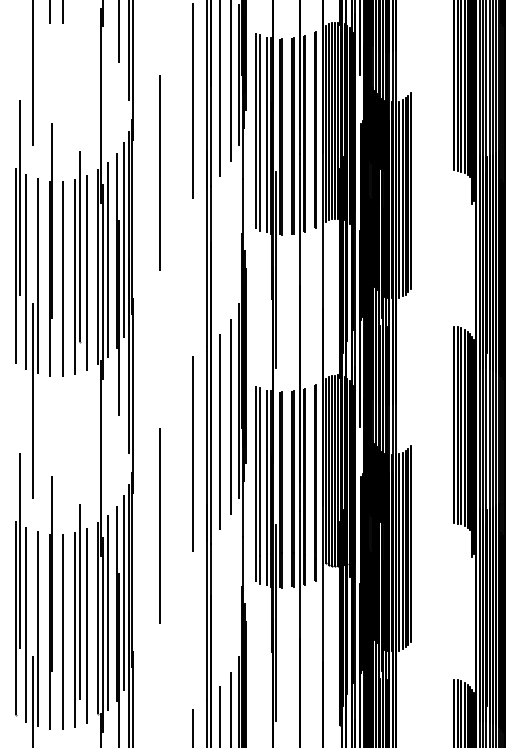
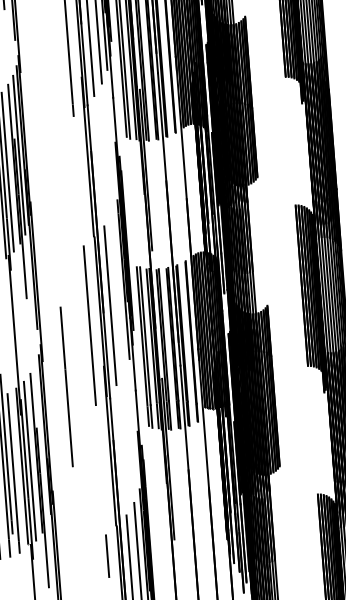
line: (159, 172) -> (44, 97), removed
line: (230, 417) -> (117, 293), removed
line: (123, 593) -> (41, 444), removed

